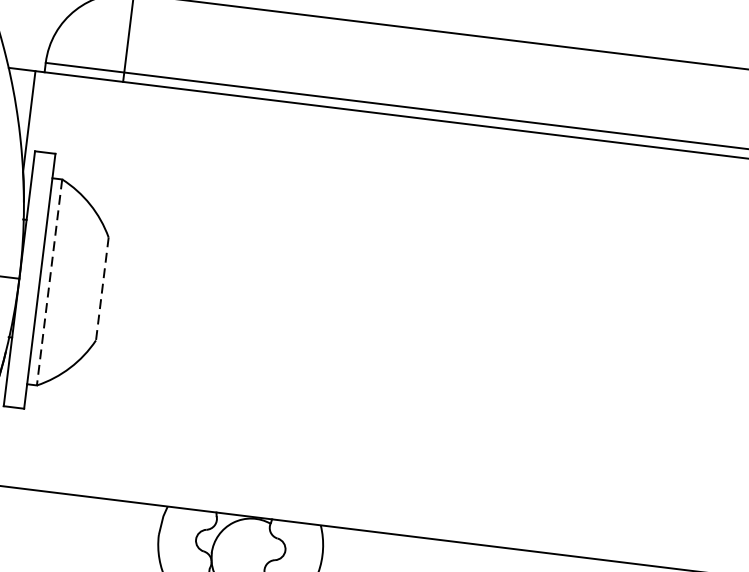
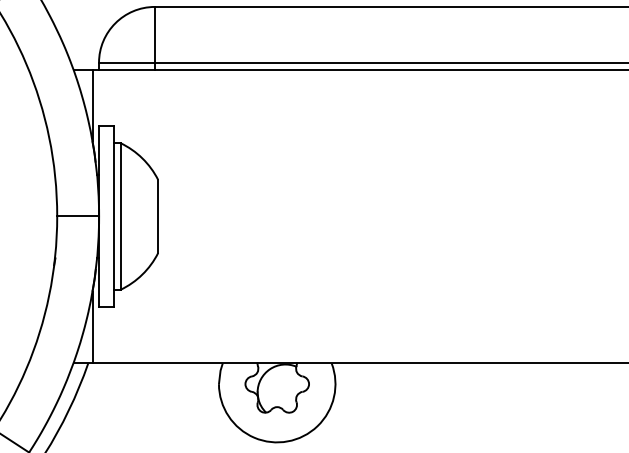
line: (49, 282) -> (120, 216), dashed -> solid
line: (102, 289) -> (158, 216), dashed -> solid

